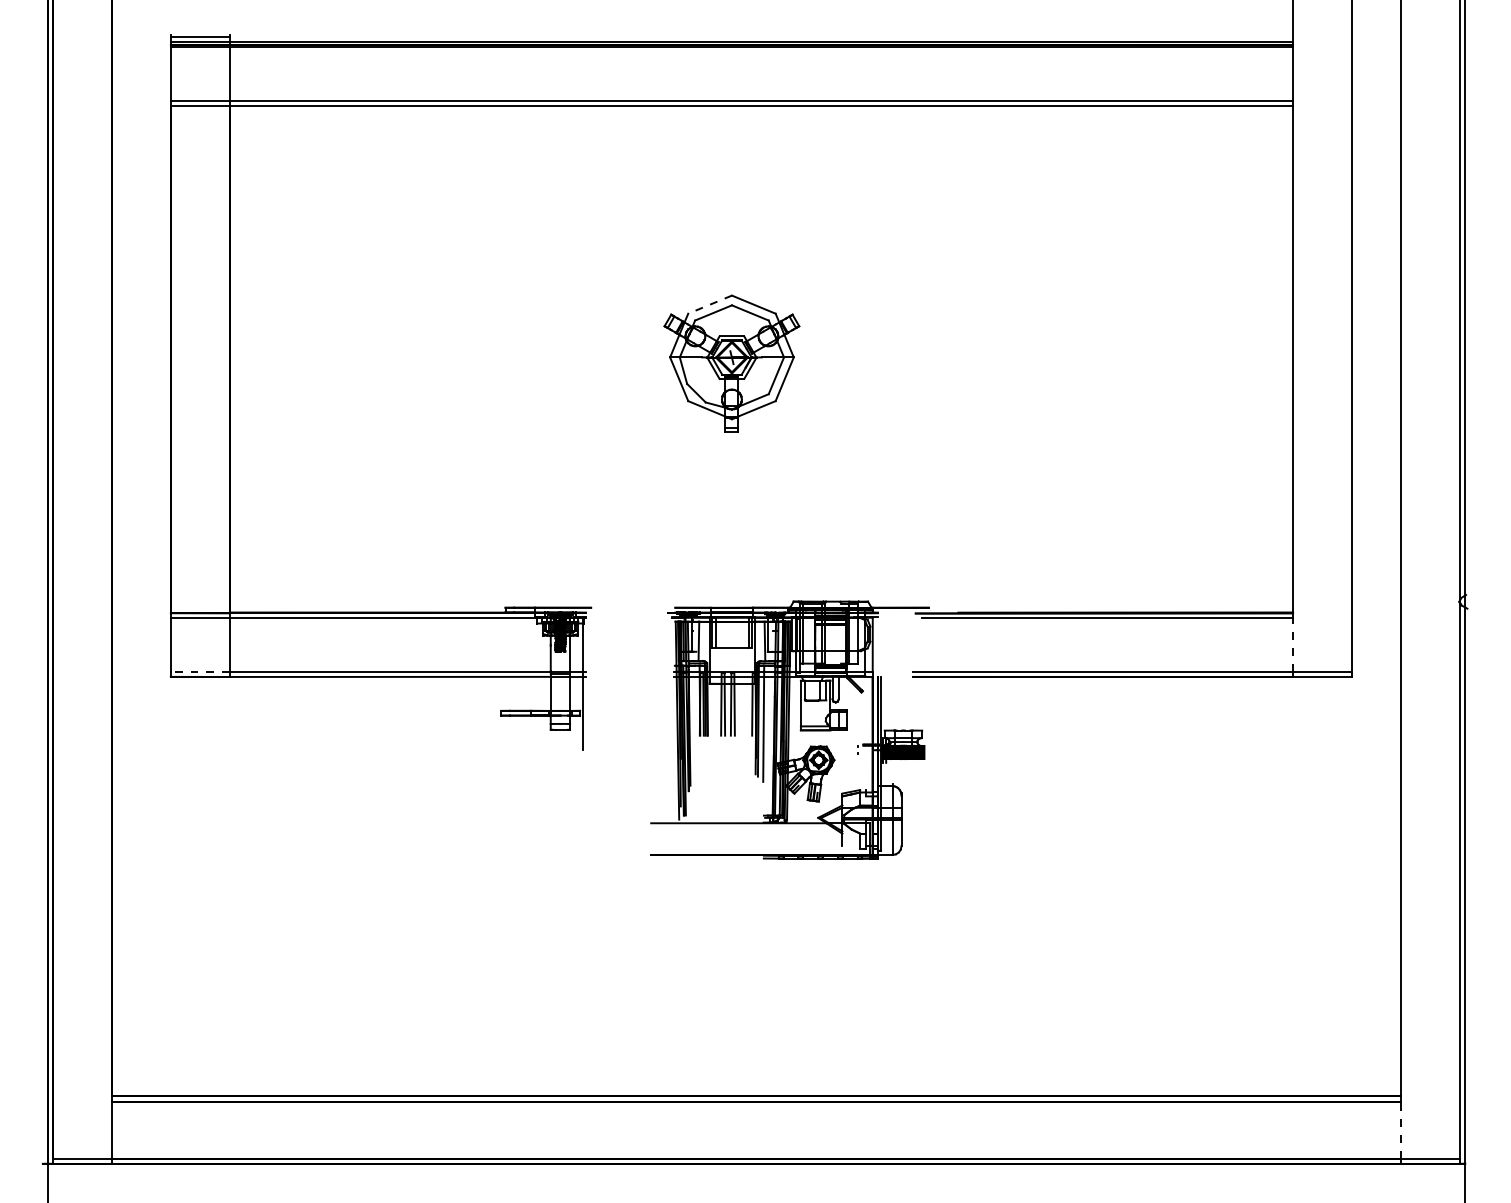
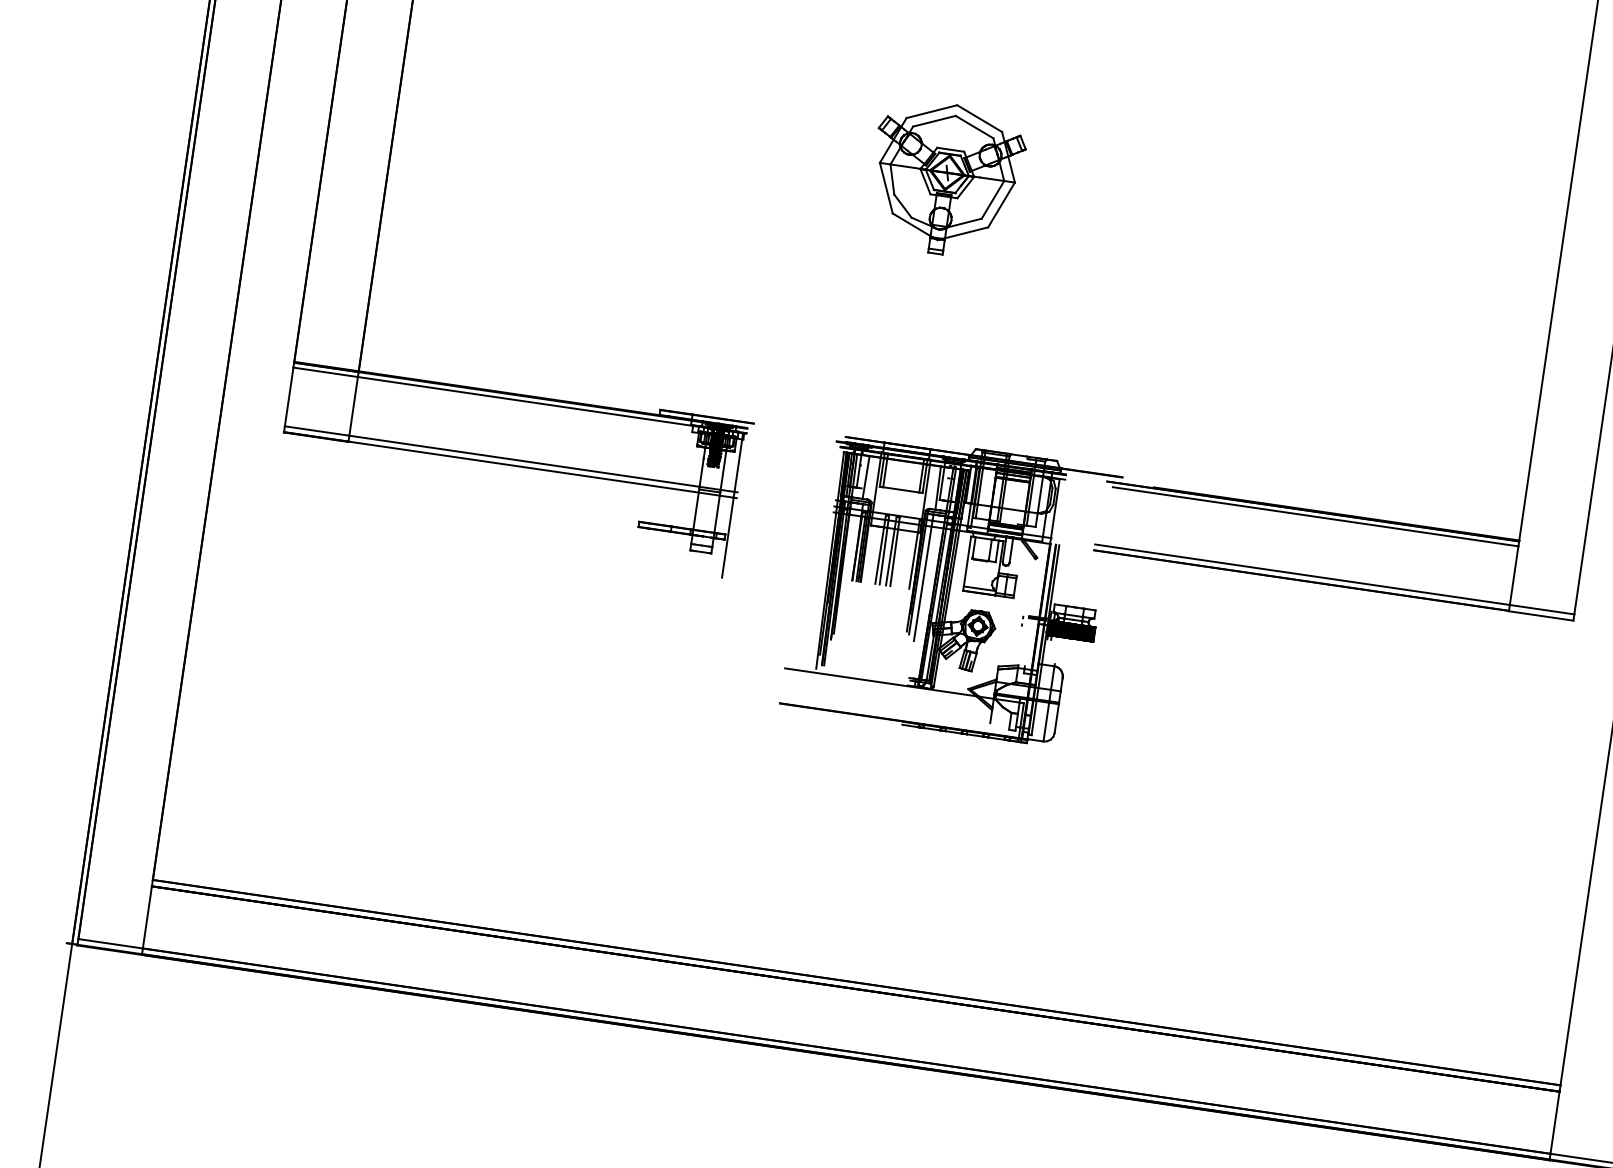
line: (710, 304) -> (932, 111), dashed -> solid
line: (1293, 644) -> (1514, 575), dashed -> solid
line: (200, 671) -> (317, 430), dashed -> solid
line: (1401, 1129) -> (1555, 1122), dashed -> solid

